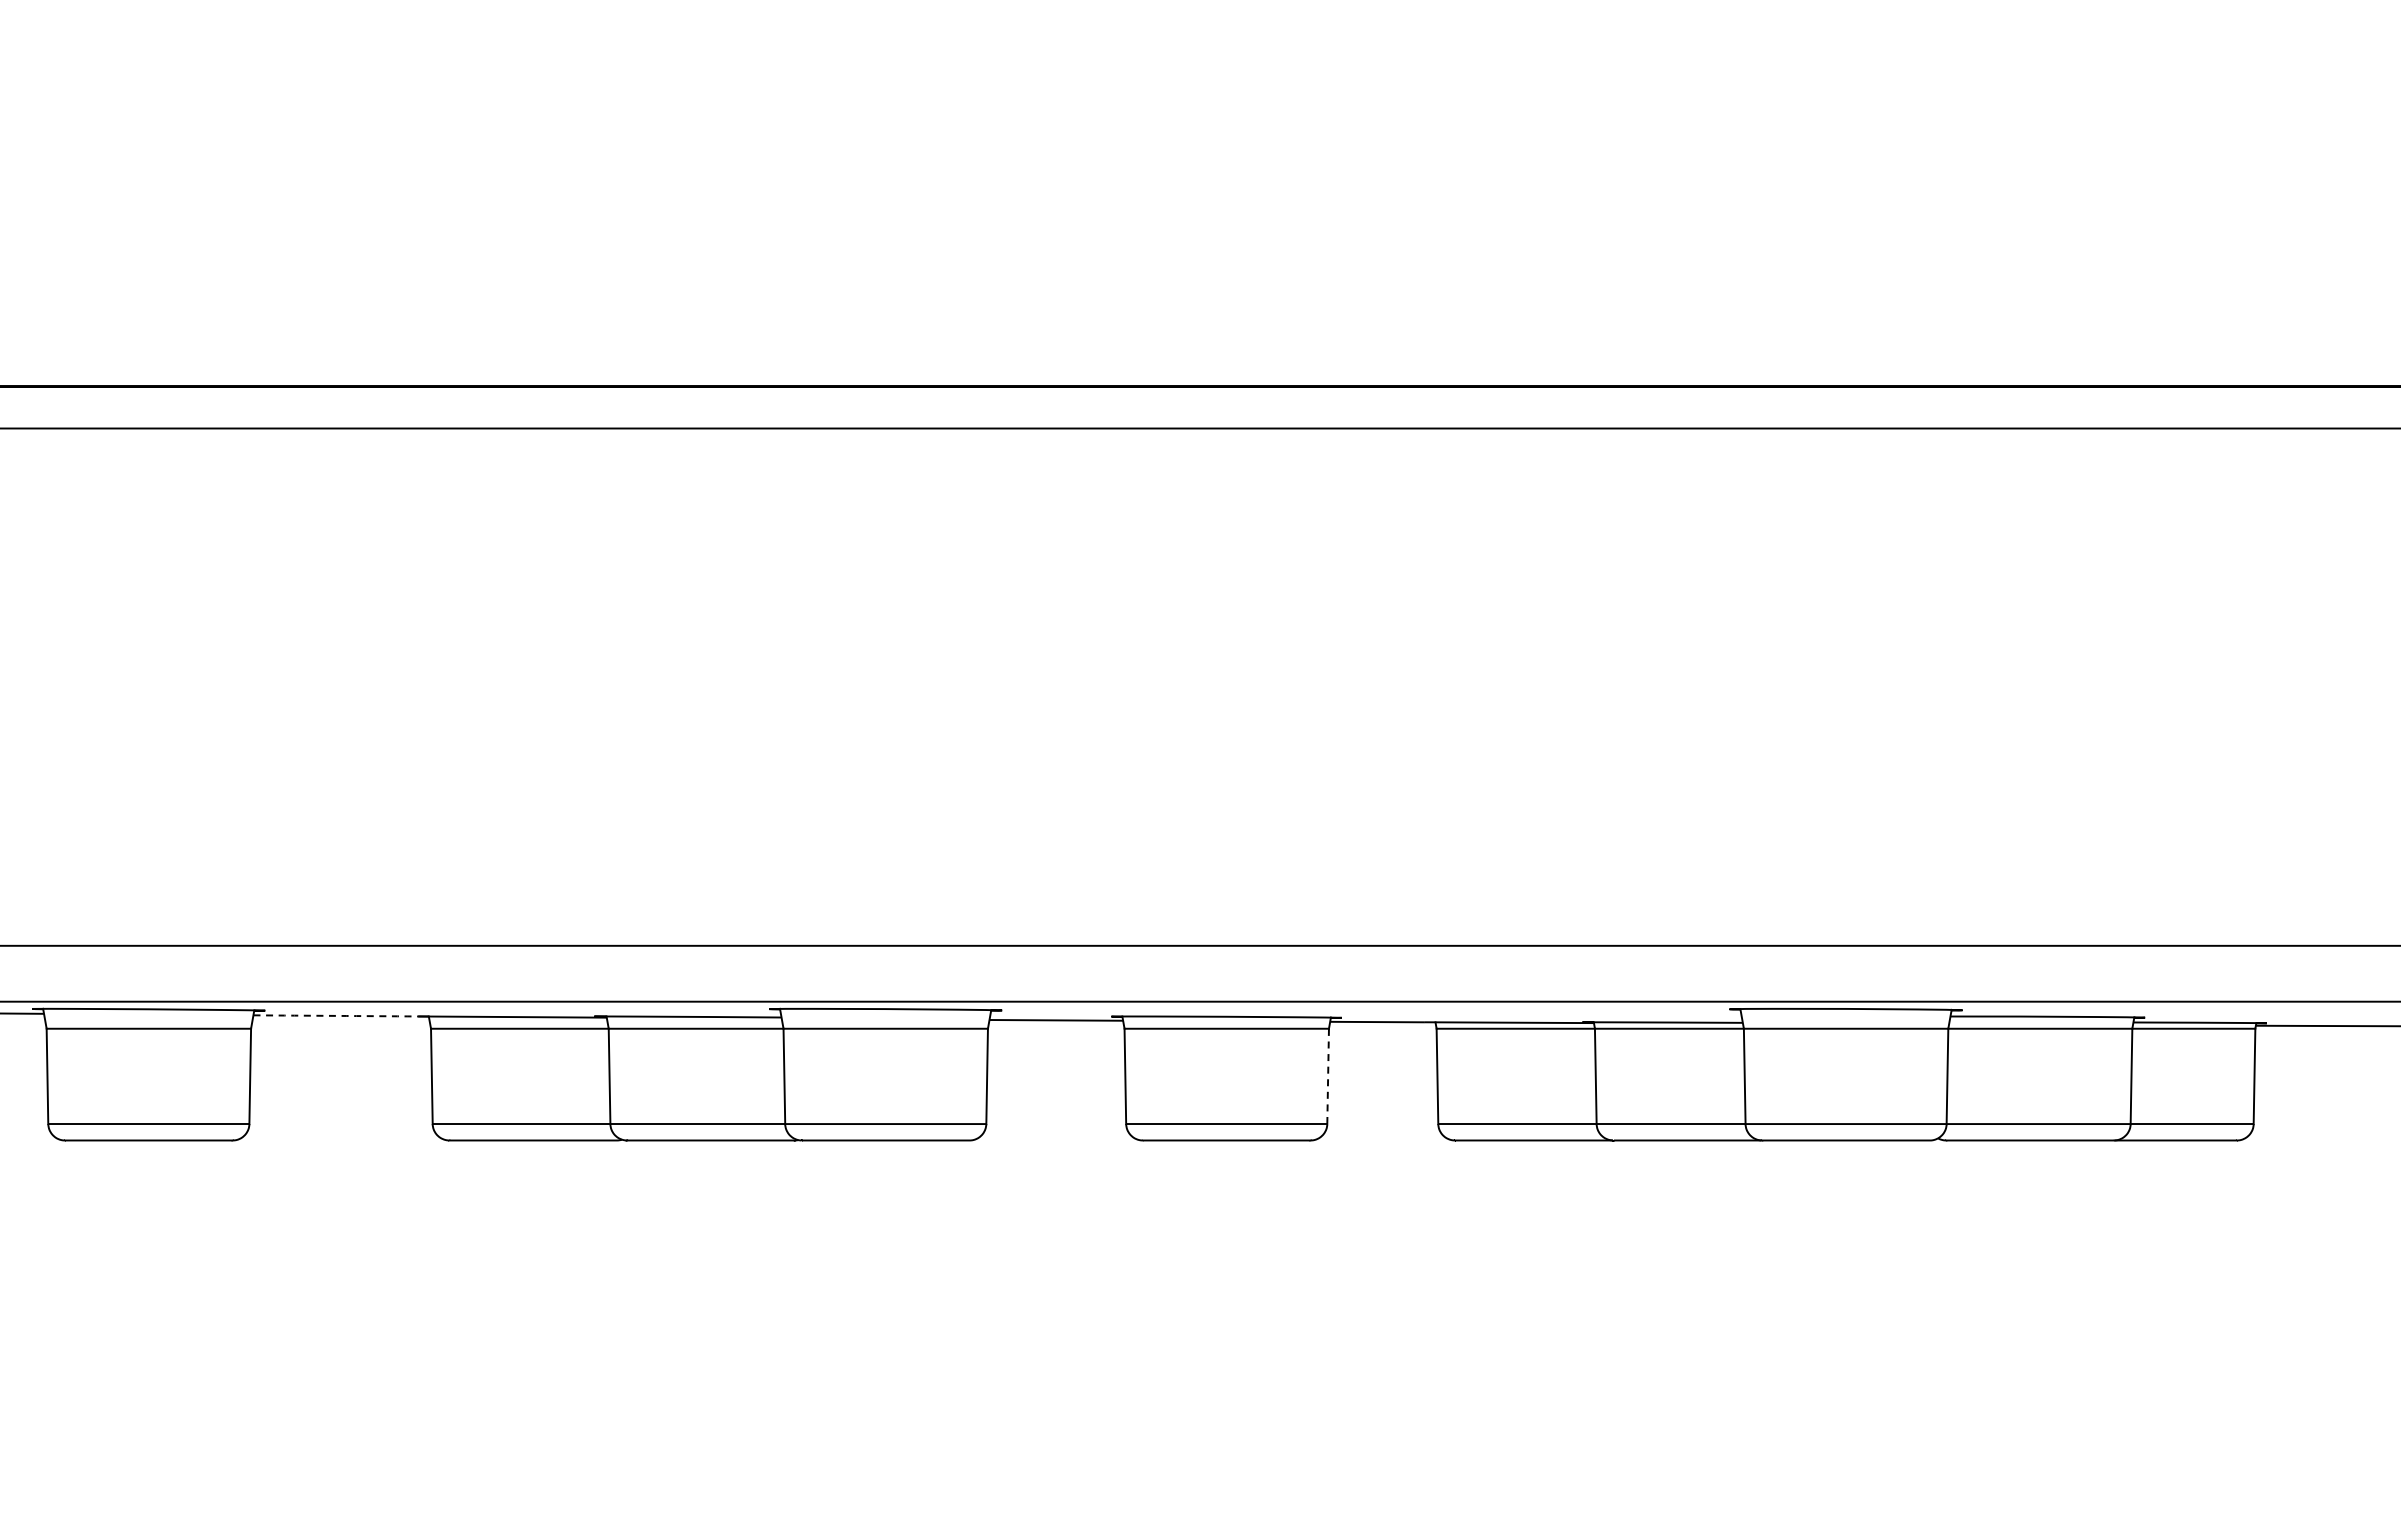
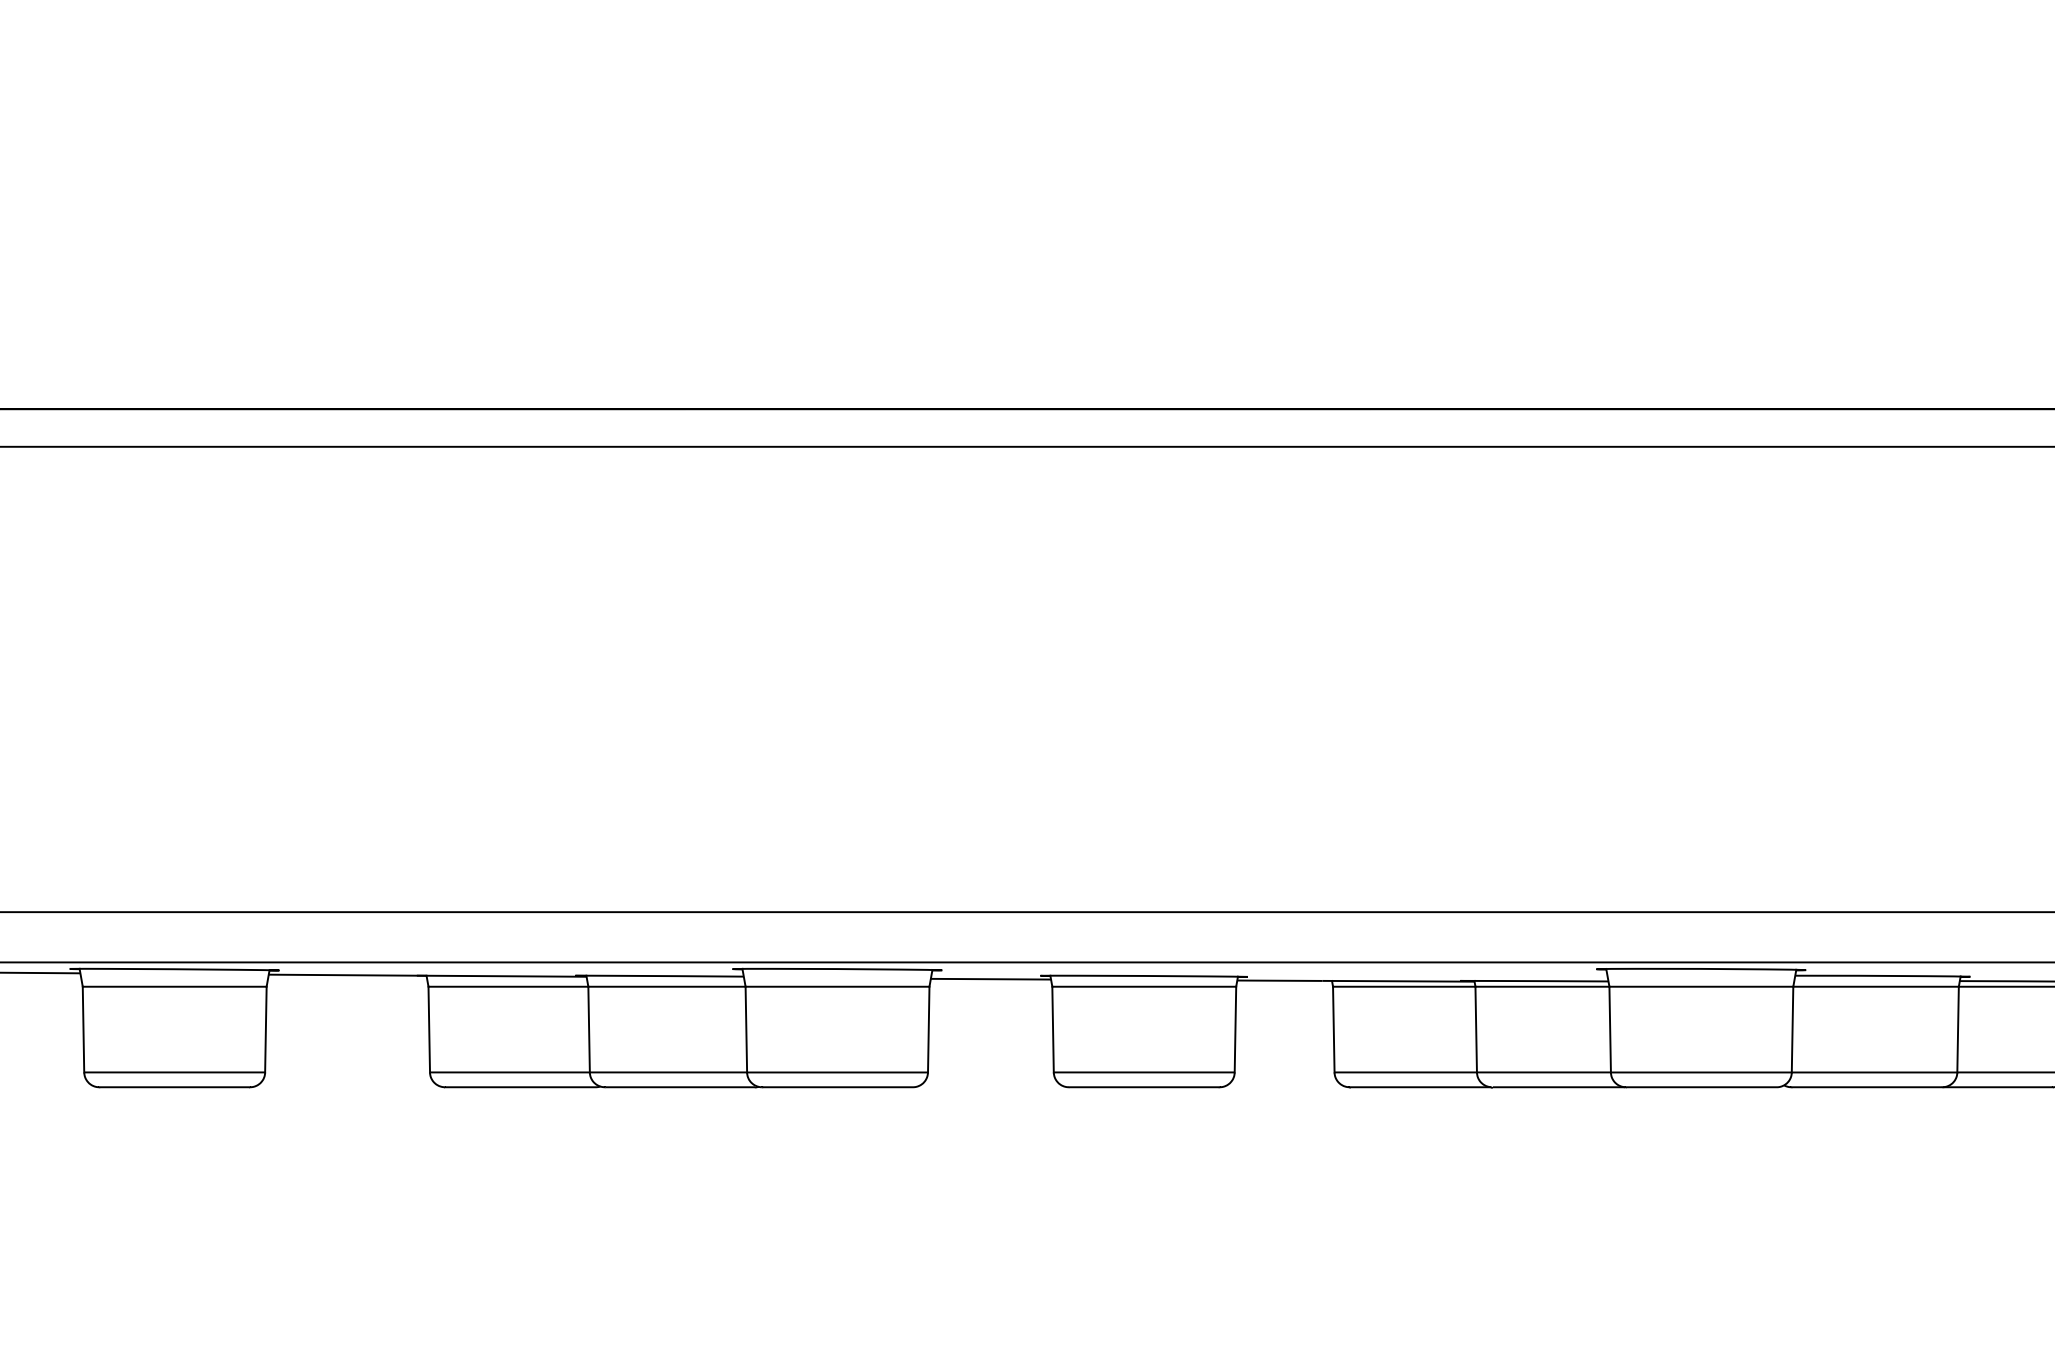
arc: (335, 1015) -> (342, 974), dashed -> solid
line: (1328, 1076) -> (1235, 1029), dashed -> solid

